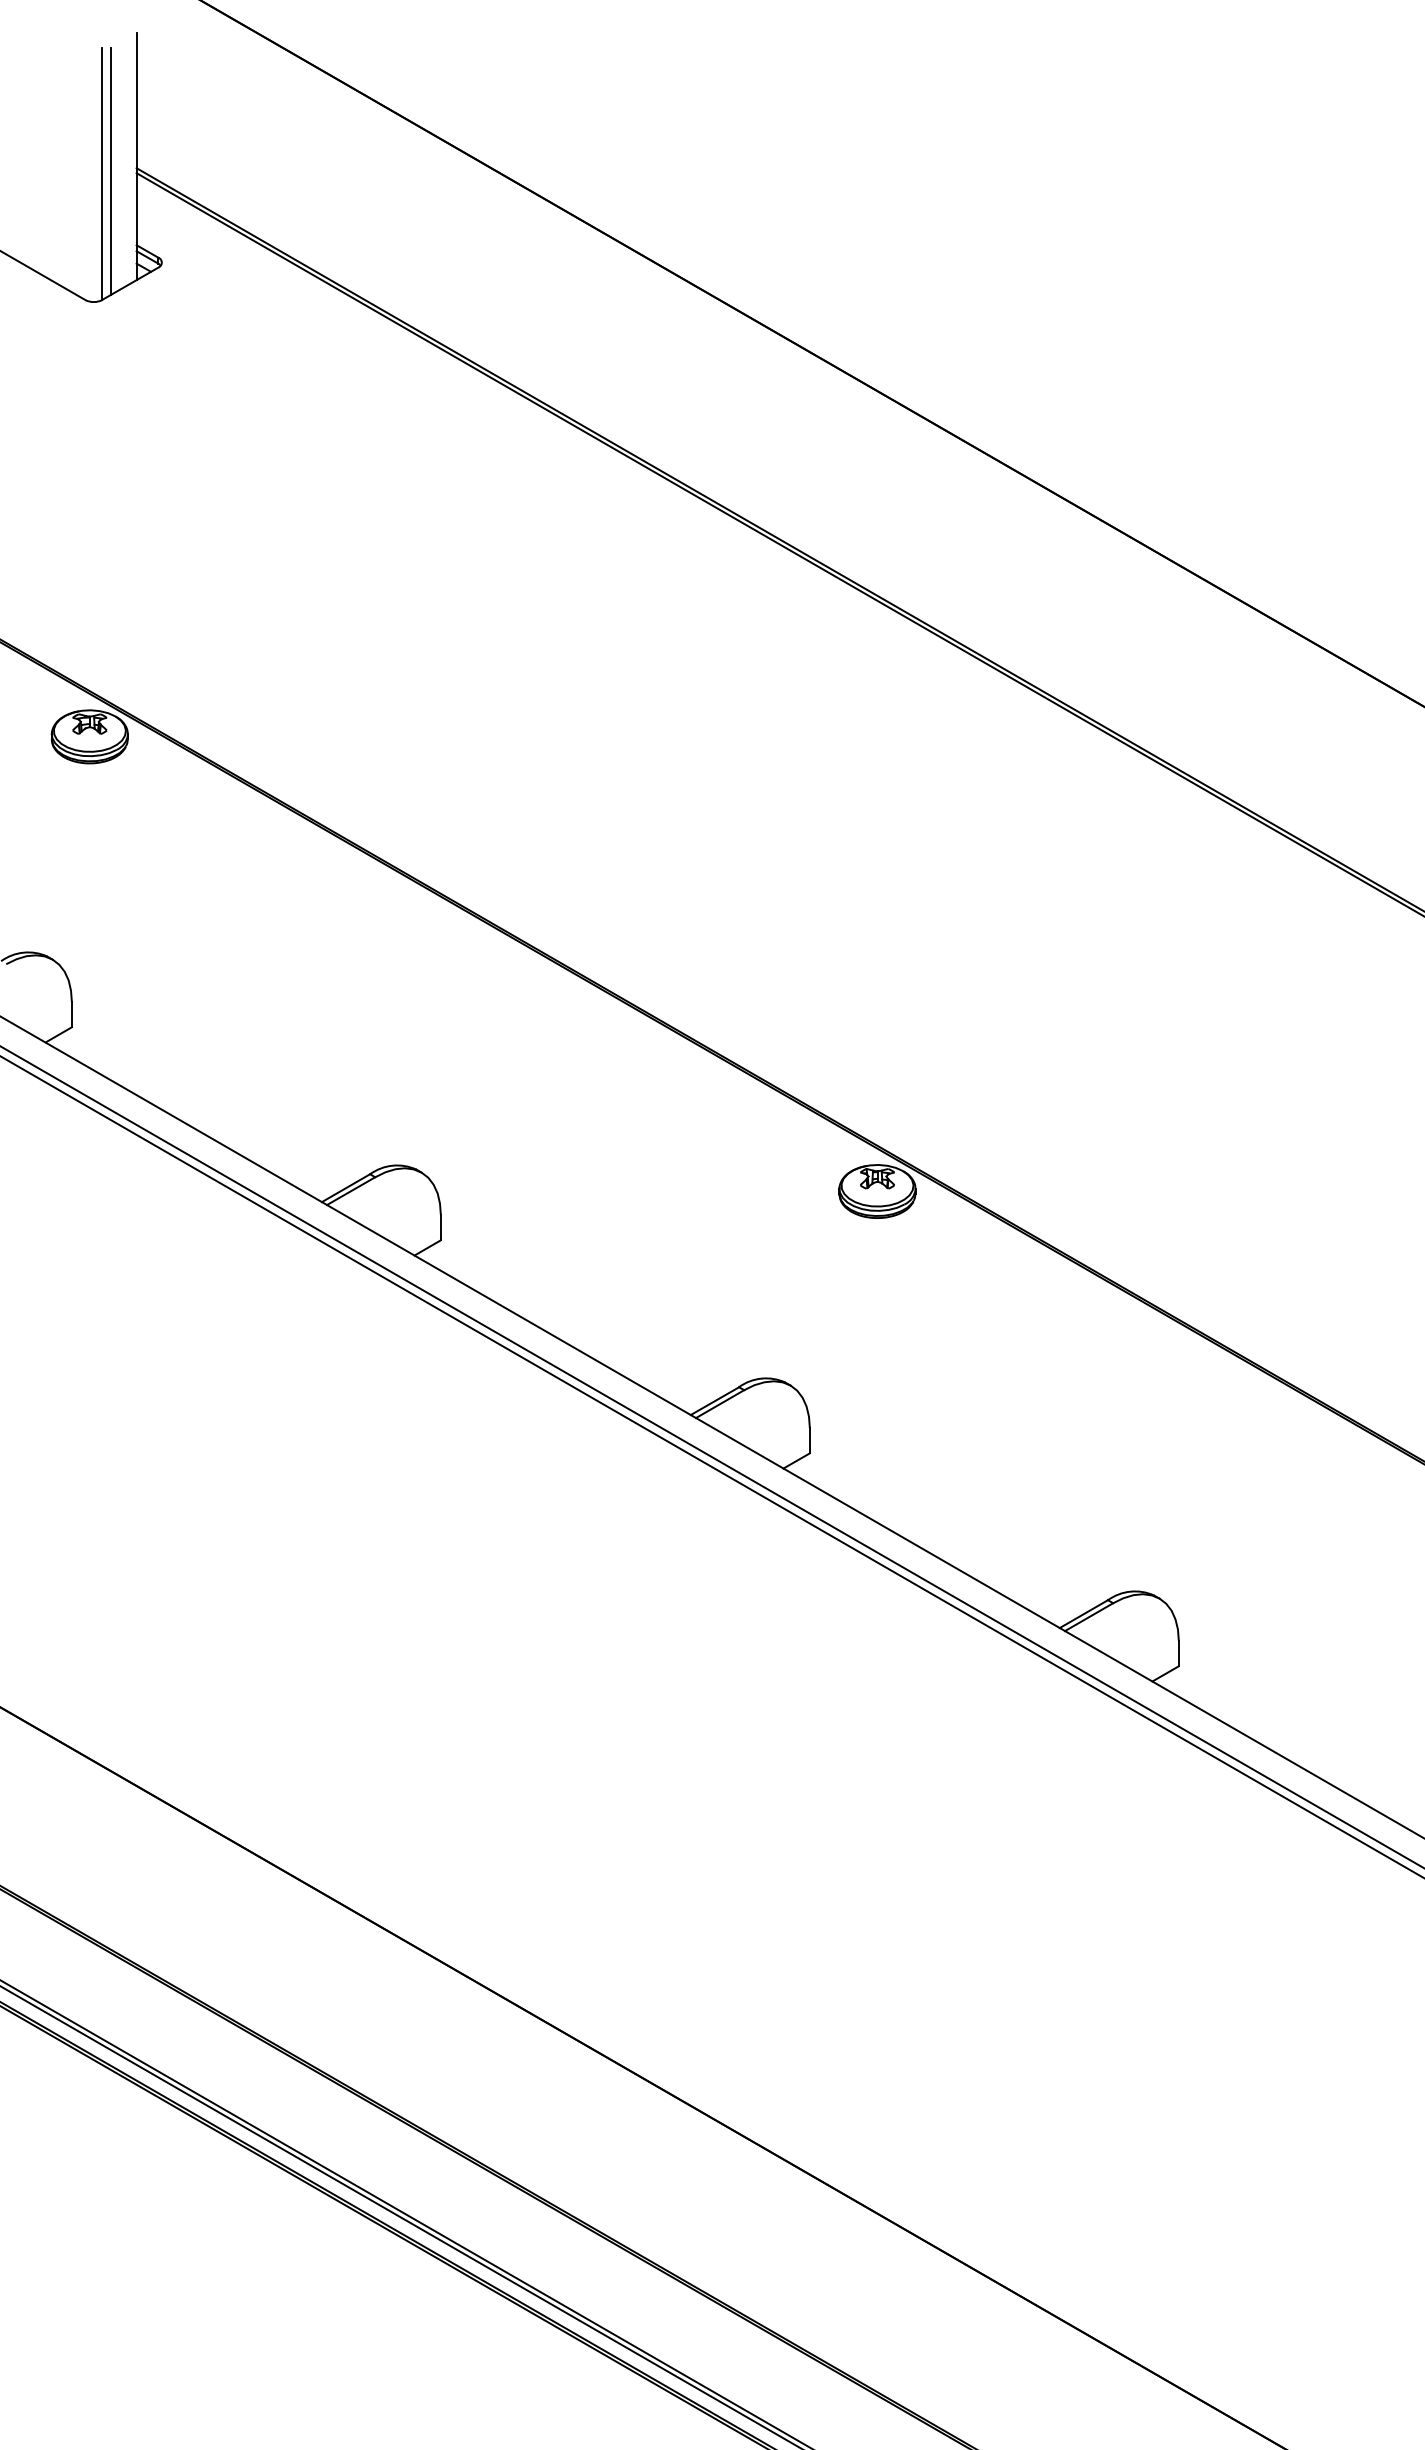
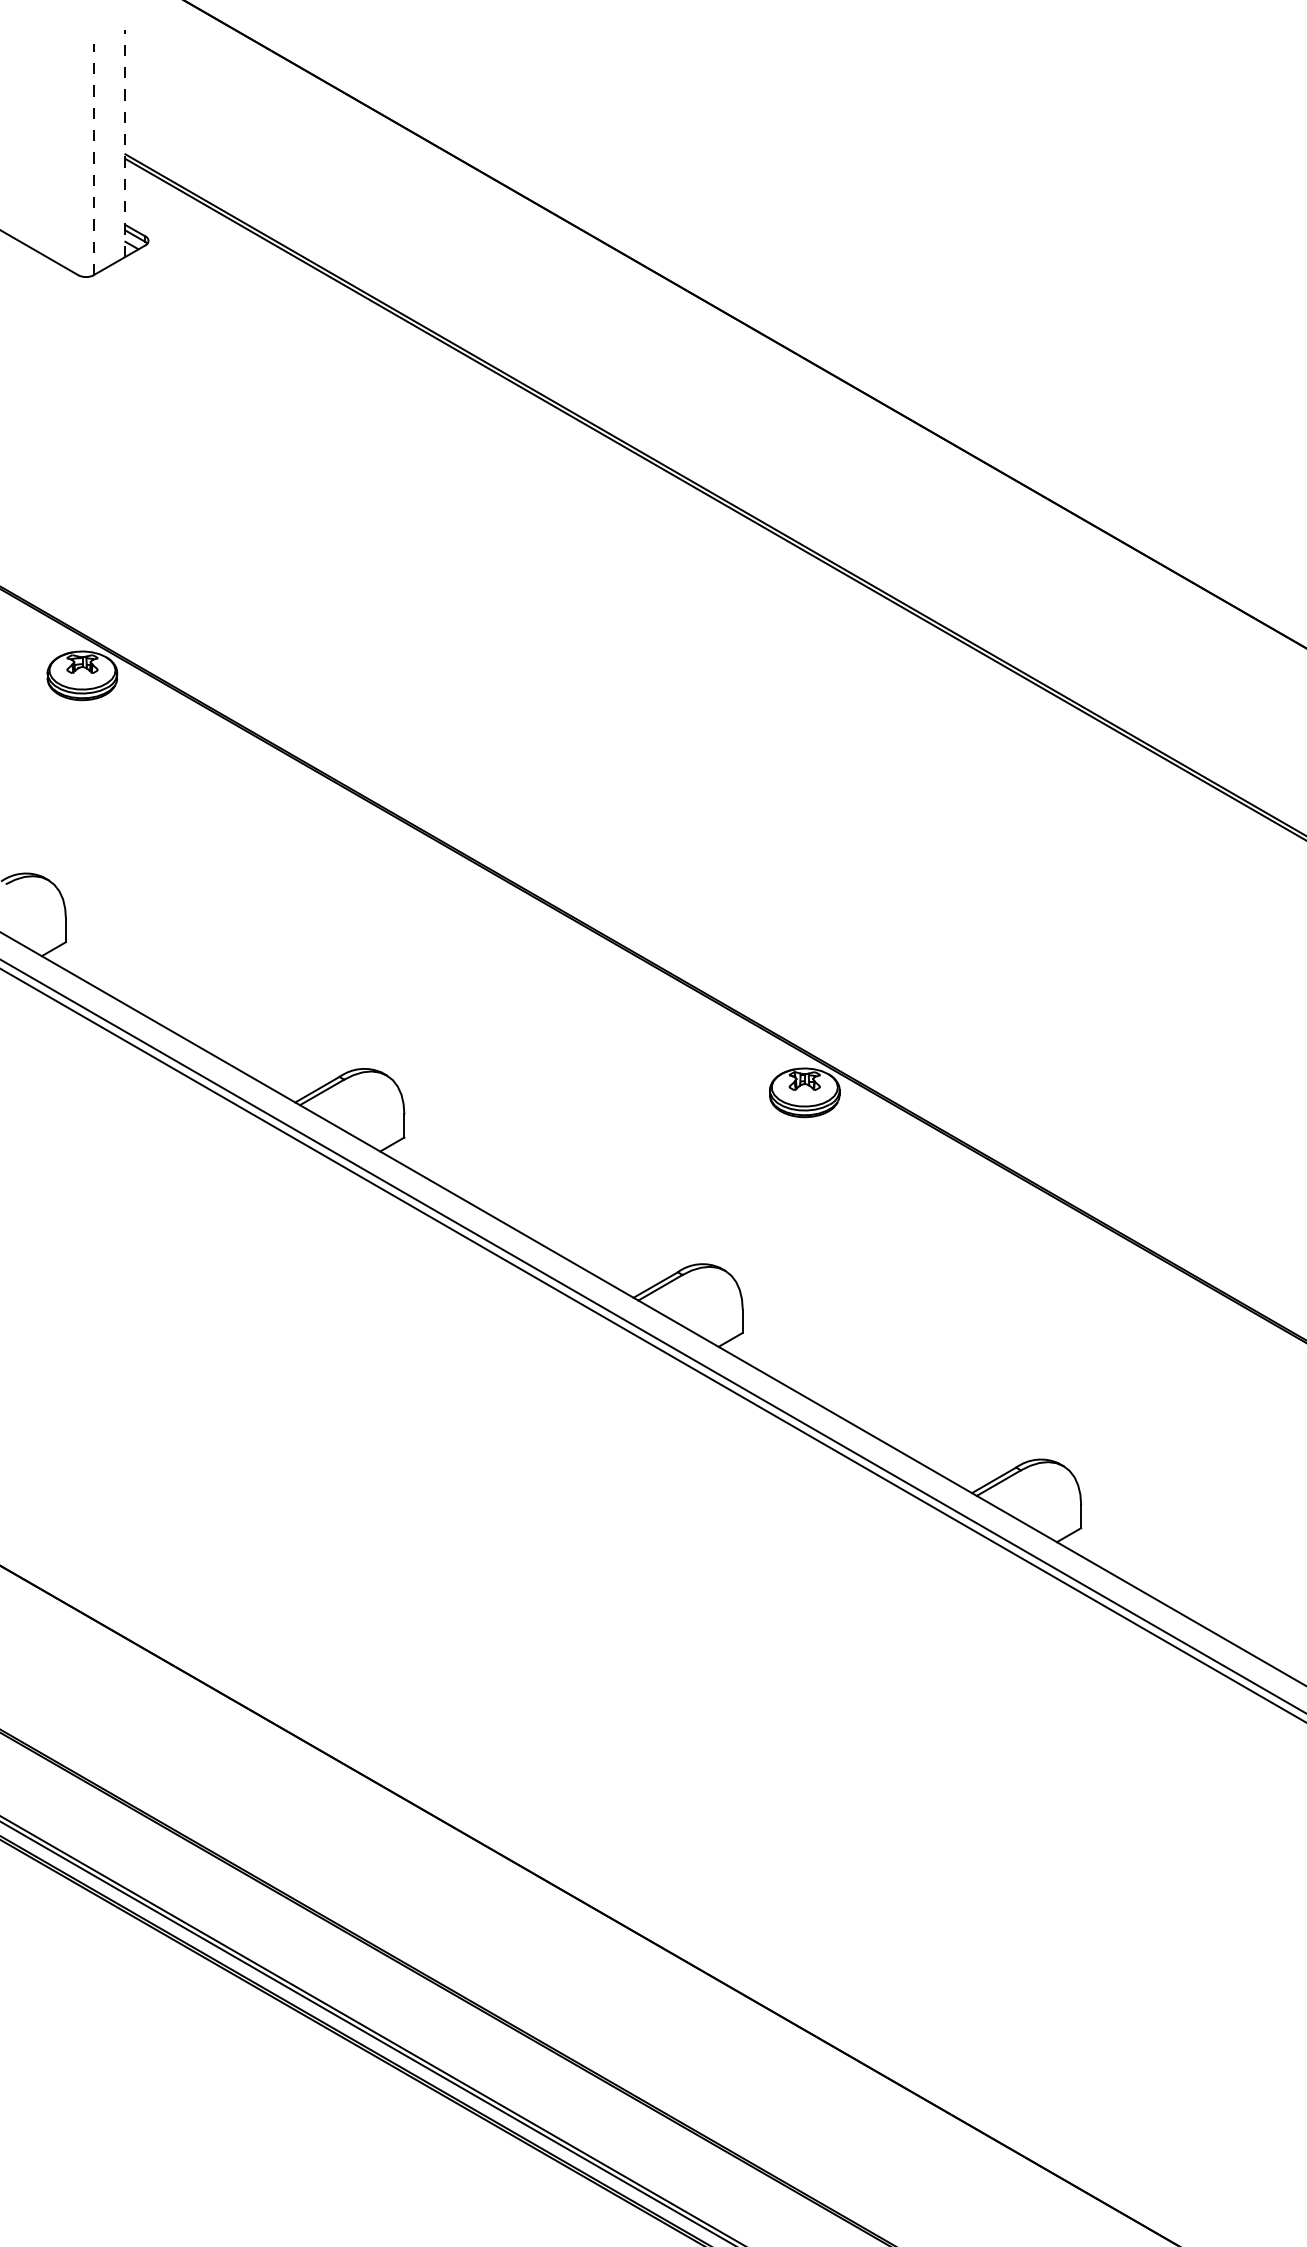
line: (136, 156) -> (125, 143), solid -> dashed
line: (110, 171) -> (101, 157), removed
line: (102, 174) -> (94, 160), solid -> dashed

